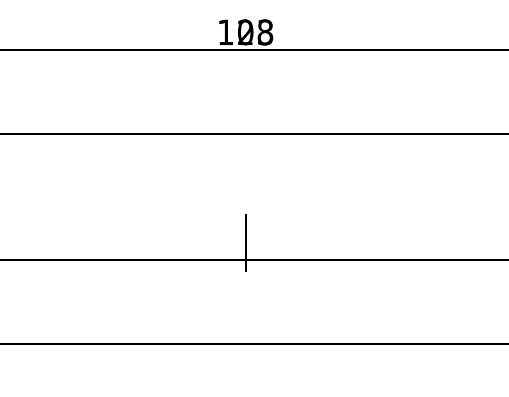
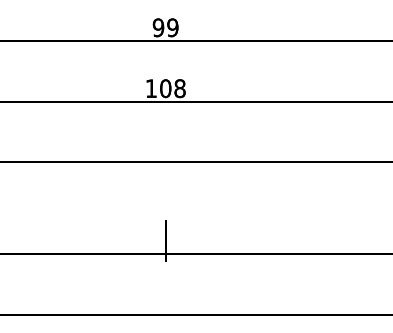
text: (254, 32) -> (172, 88), 123 -> 108

